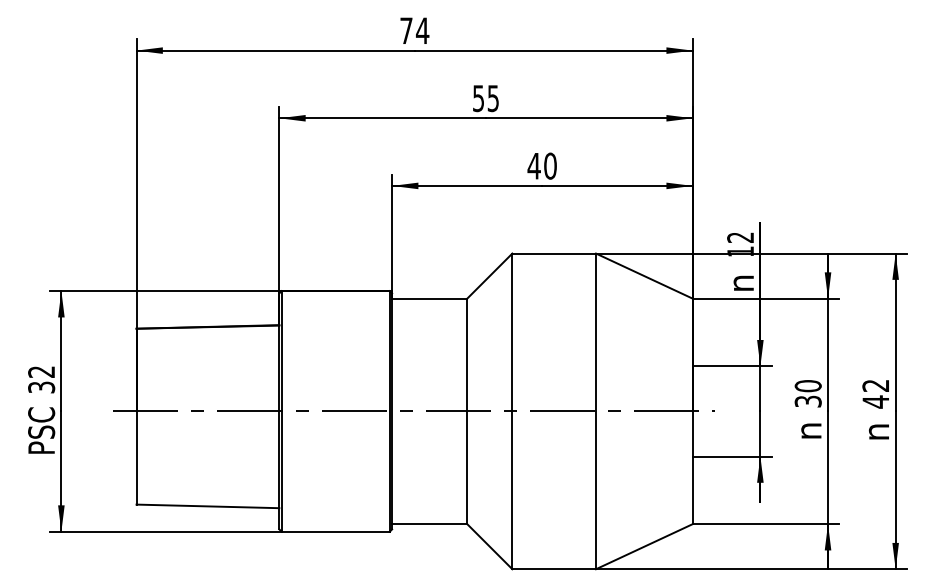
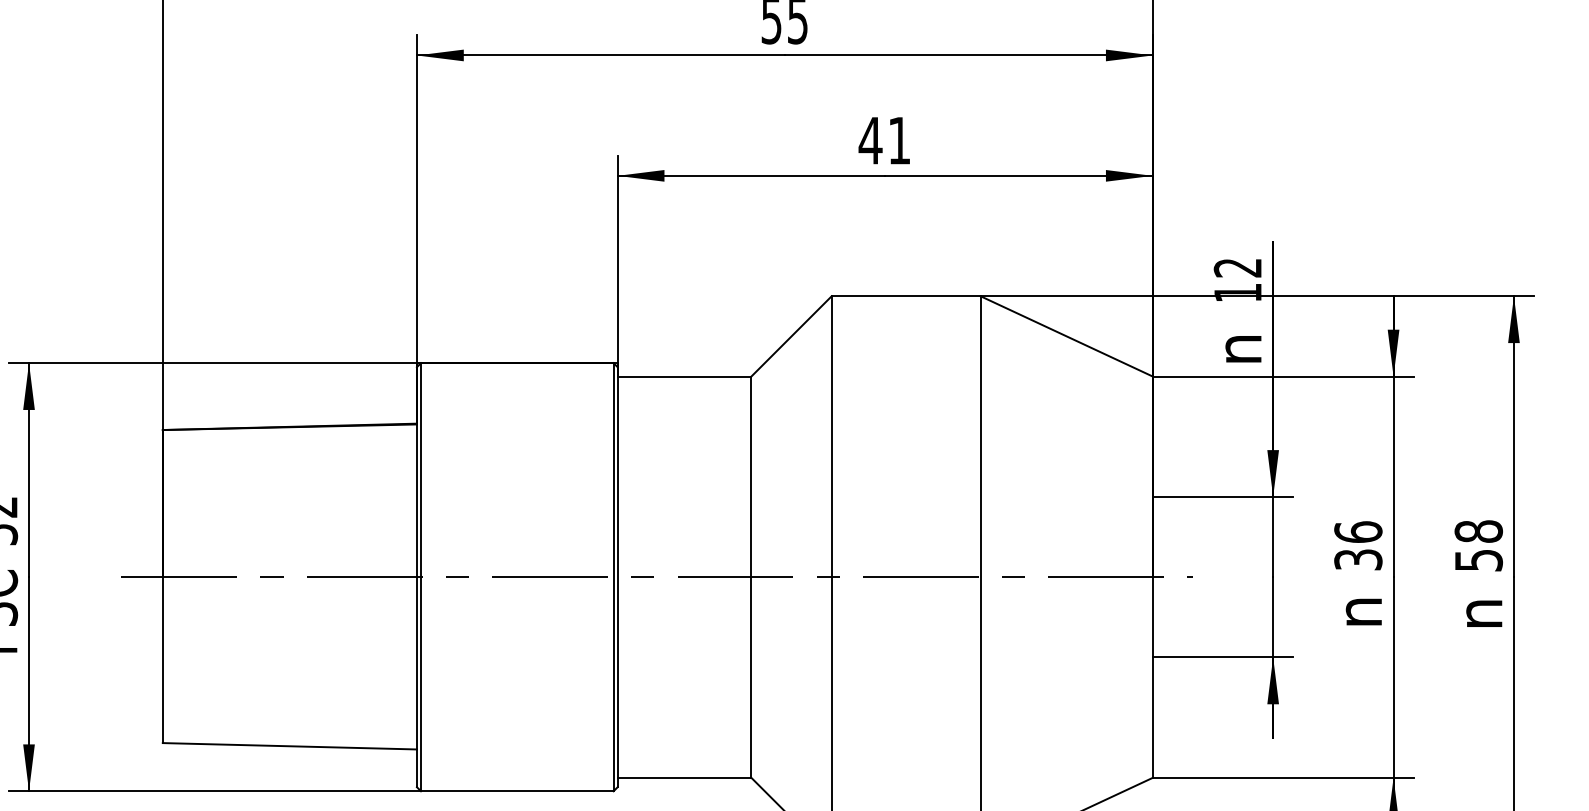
text: (550, 165) -> (899, 139), 40 -> 41
text: (807, 386) -> (1357, 532), 30 -> 36
text: (875, 393) -> (1478, 545), 42 -> 58

